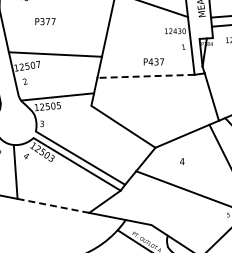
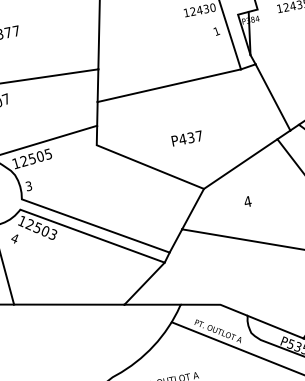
text: (153, 61) -> (186, 138), moved
line: (146, 76) -> (170, 85), dashed -> solid
line: (53, 205) -> (69, 304), dashed -> solid

